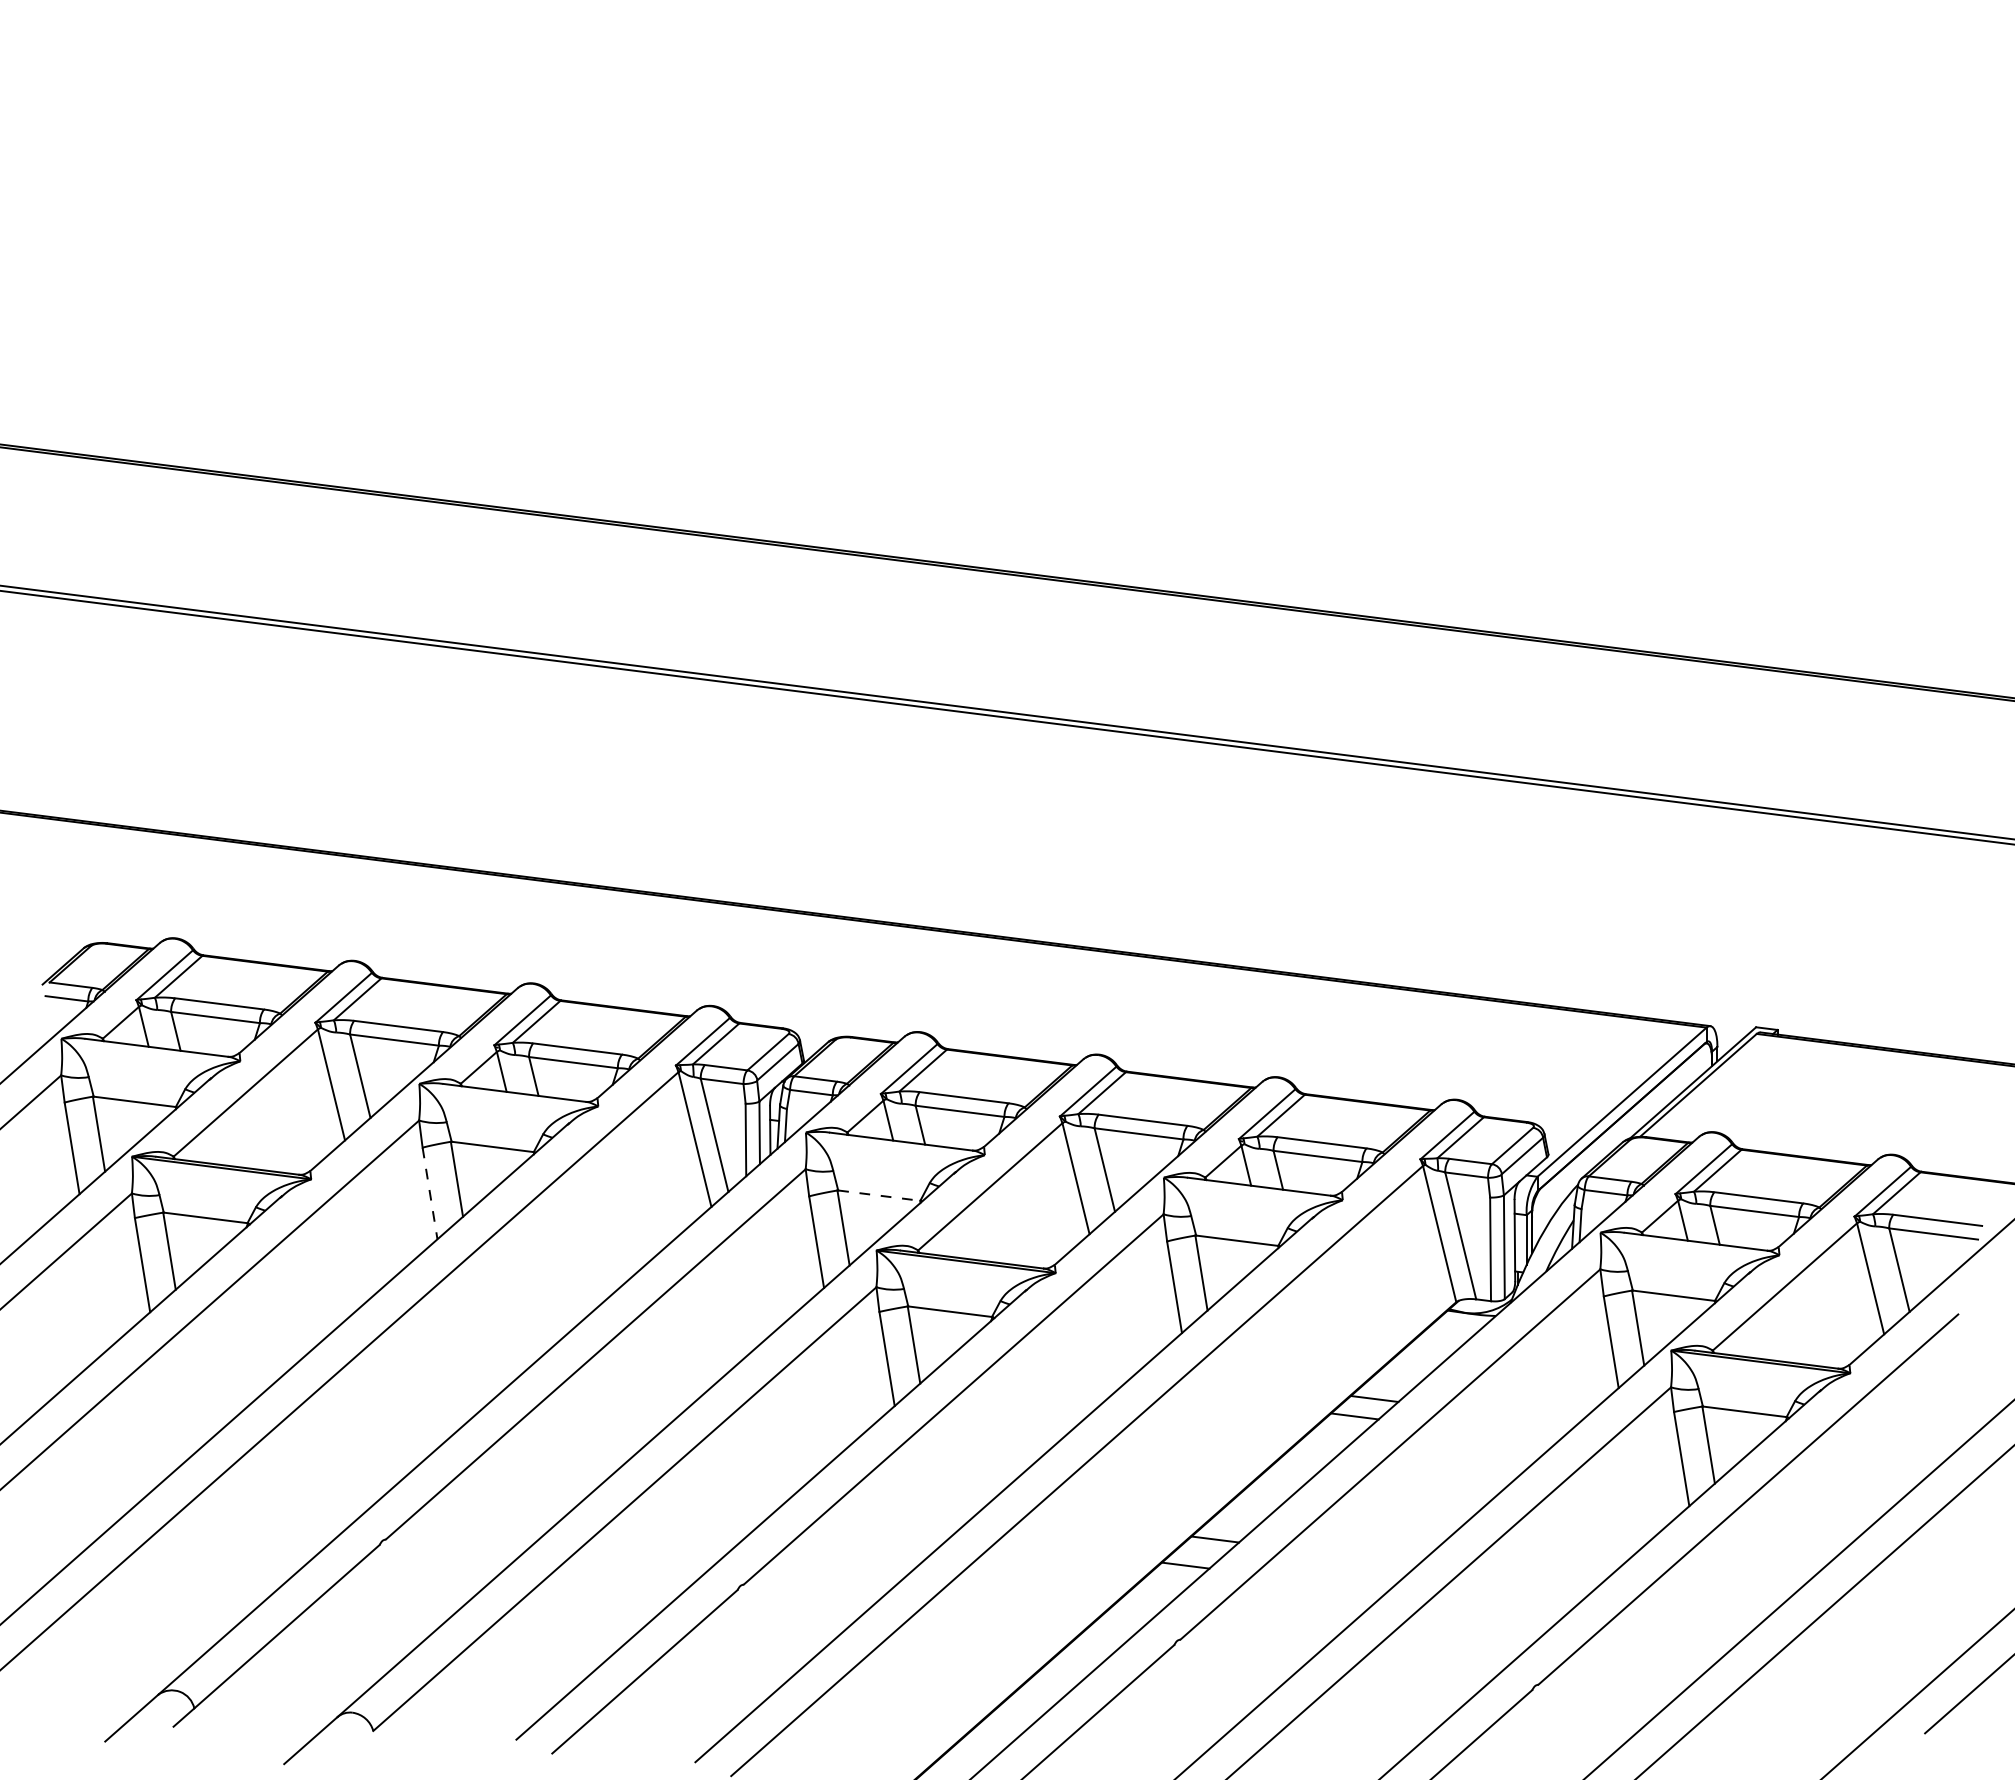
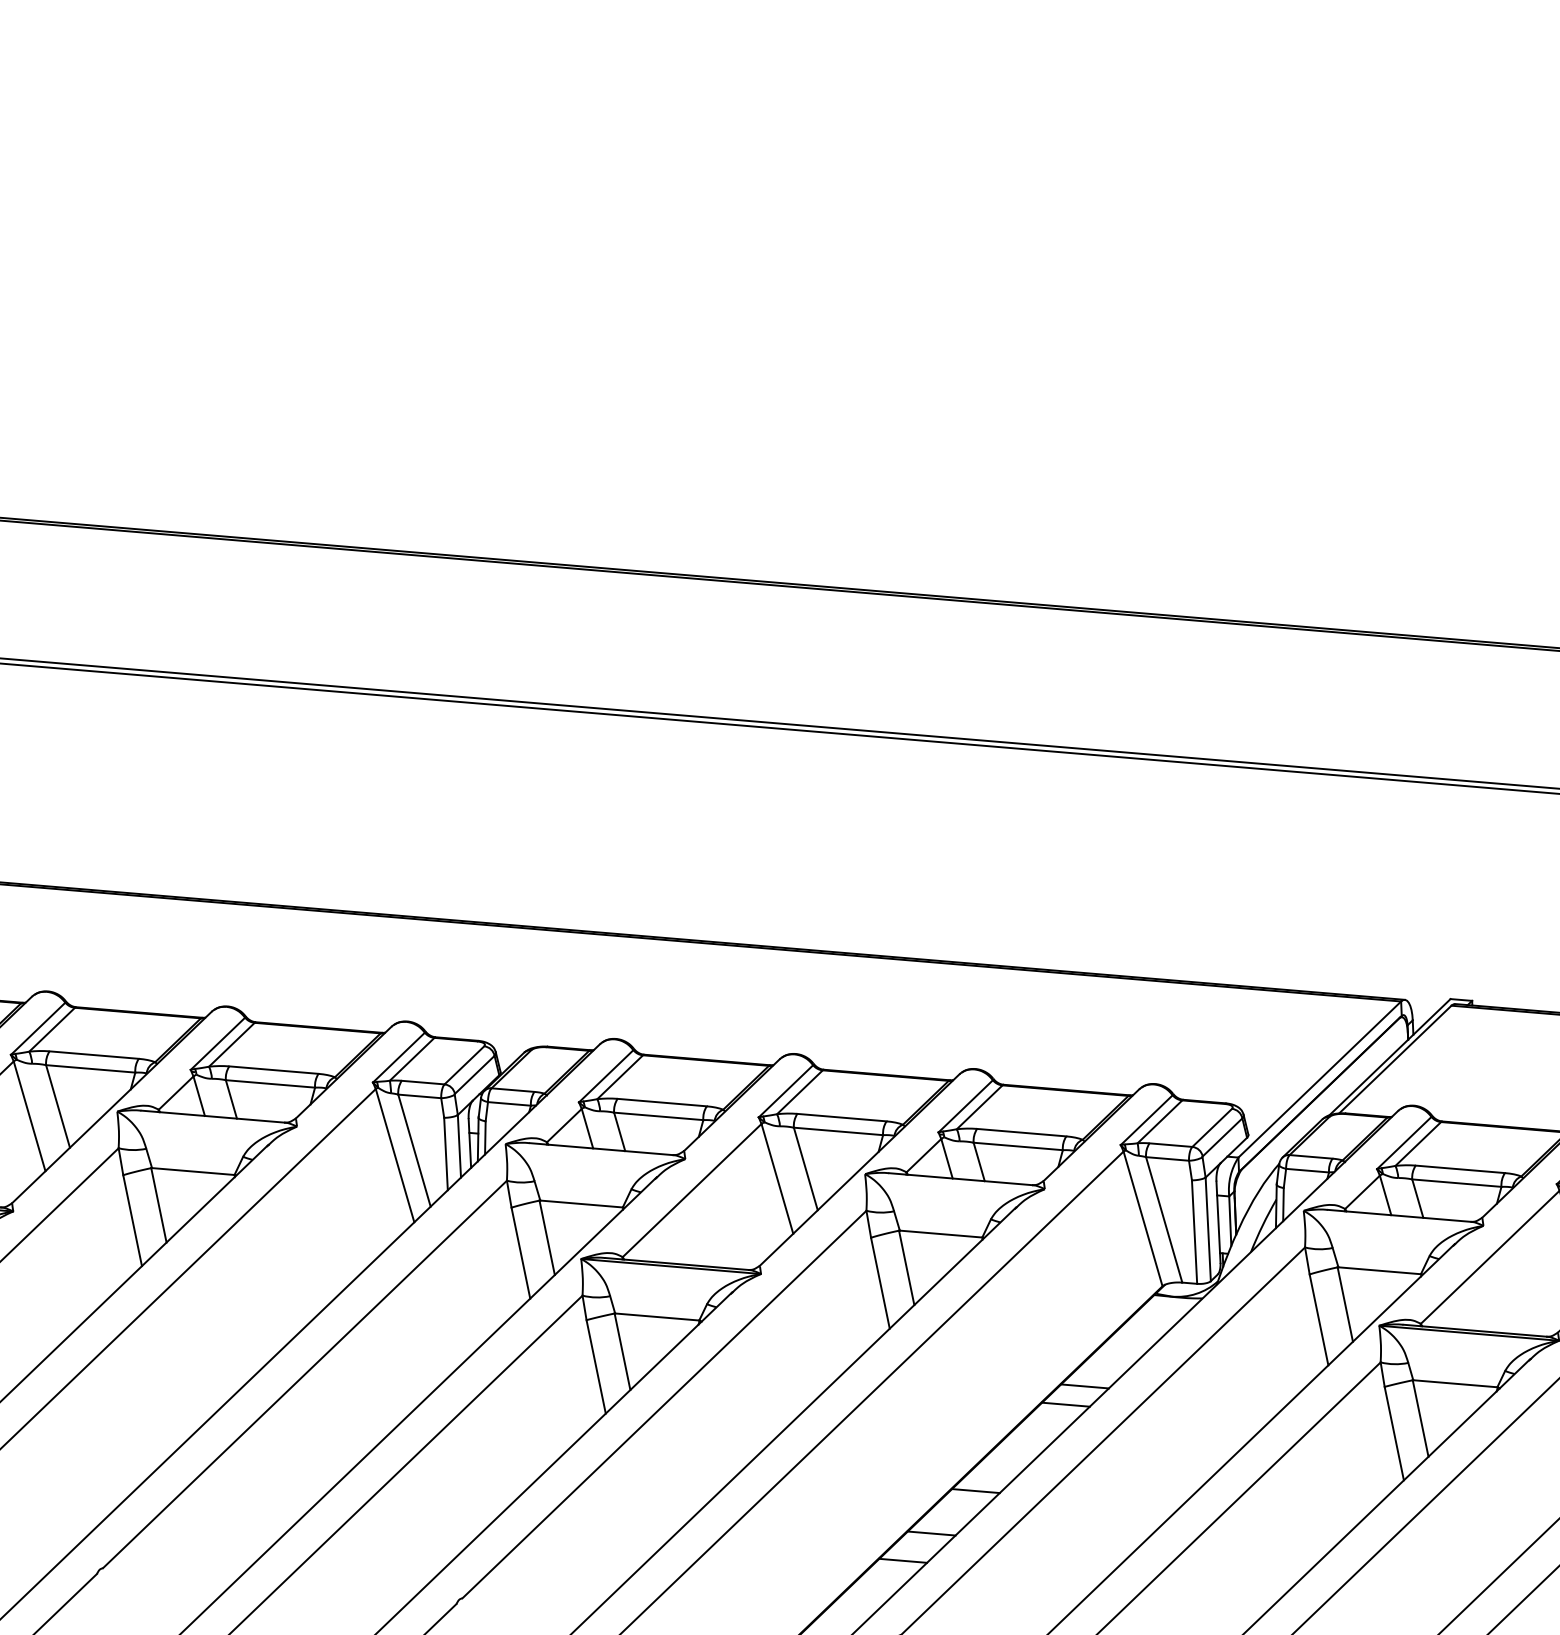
line: (430, 1193) -> (133, 1220), dashed -> solid
line: (879, 1195) -> (581, 1203), dashed -> solid
line: (1261, 1498) -> (976, 1490), added

